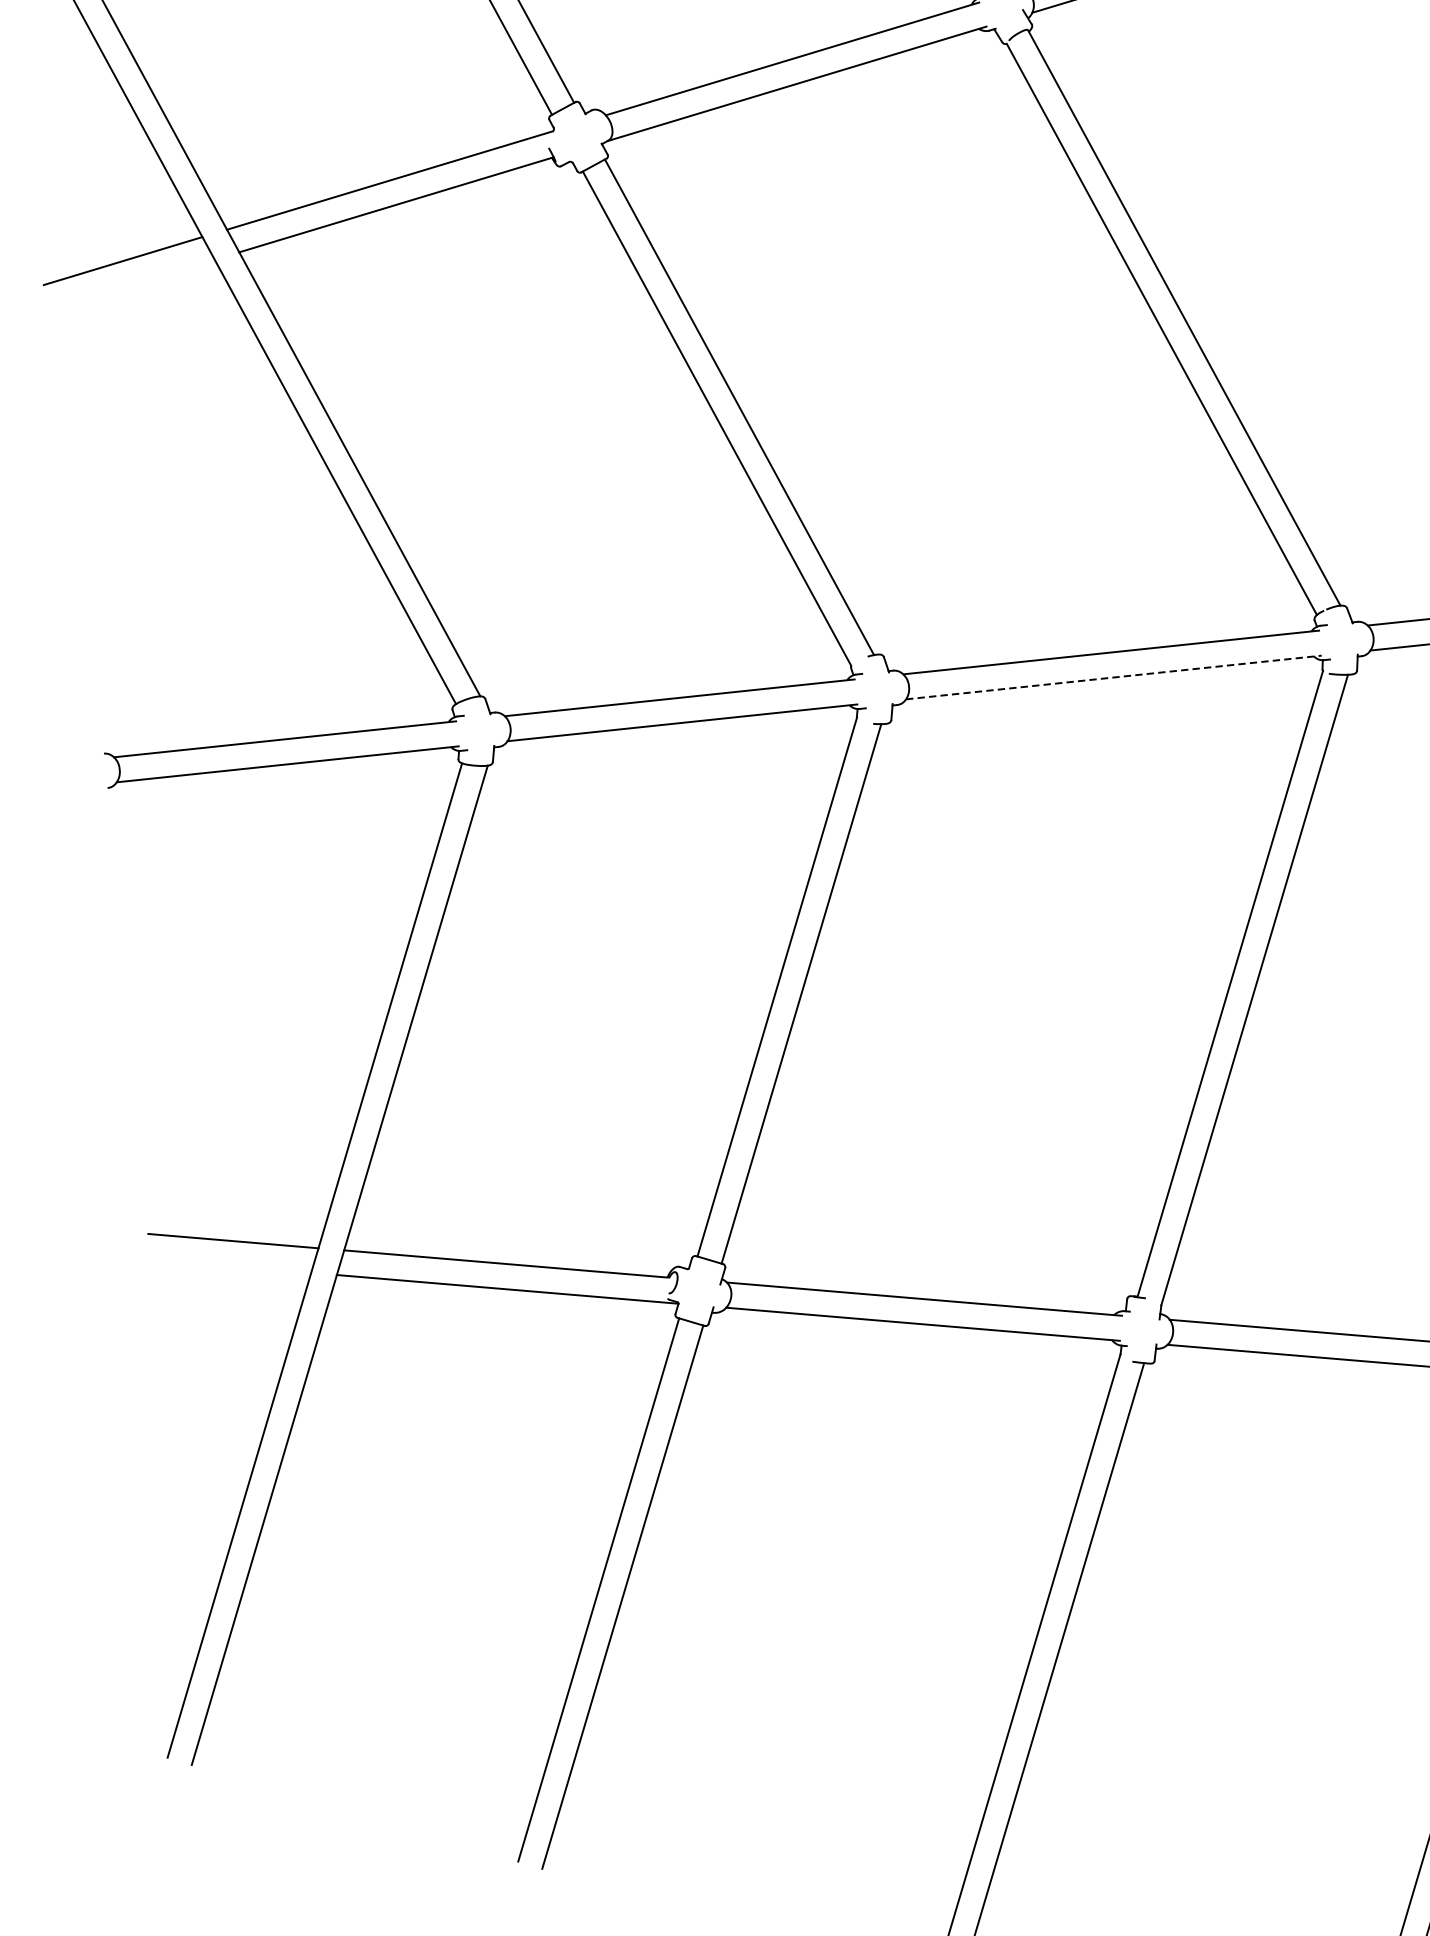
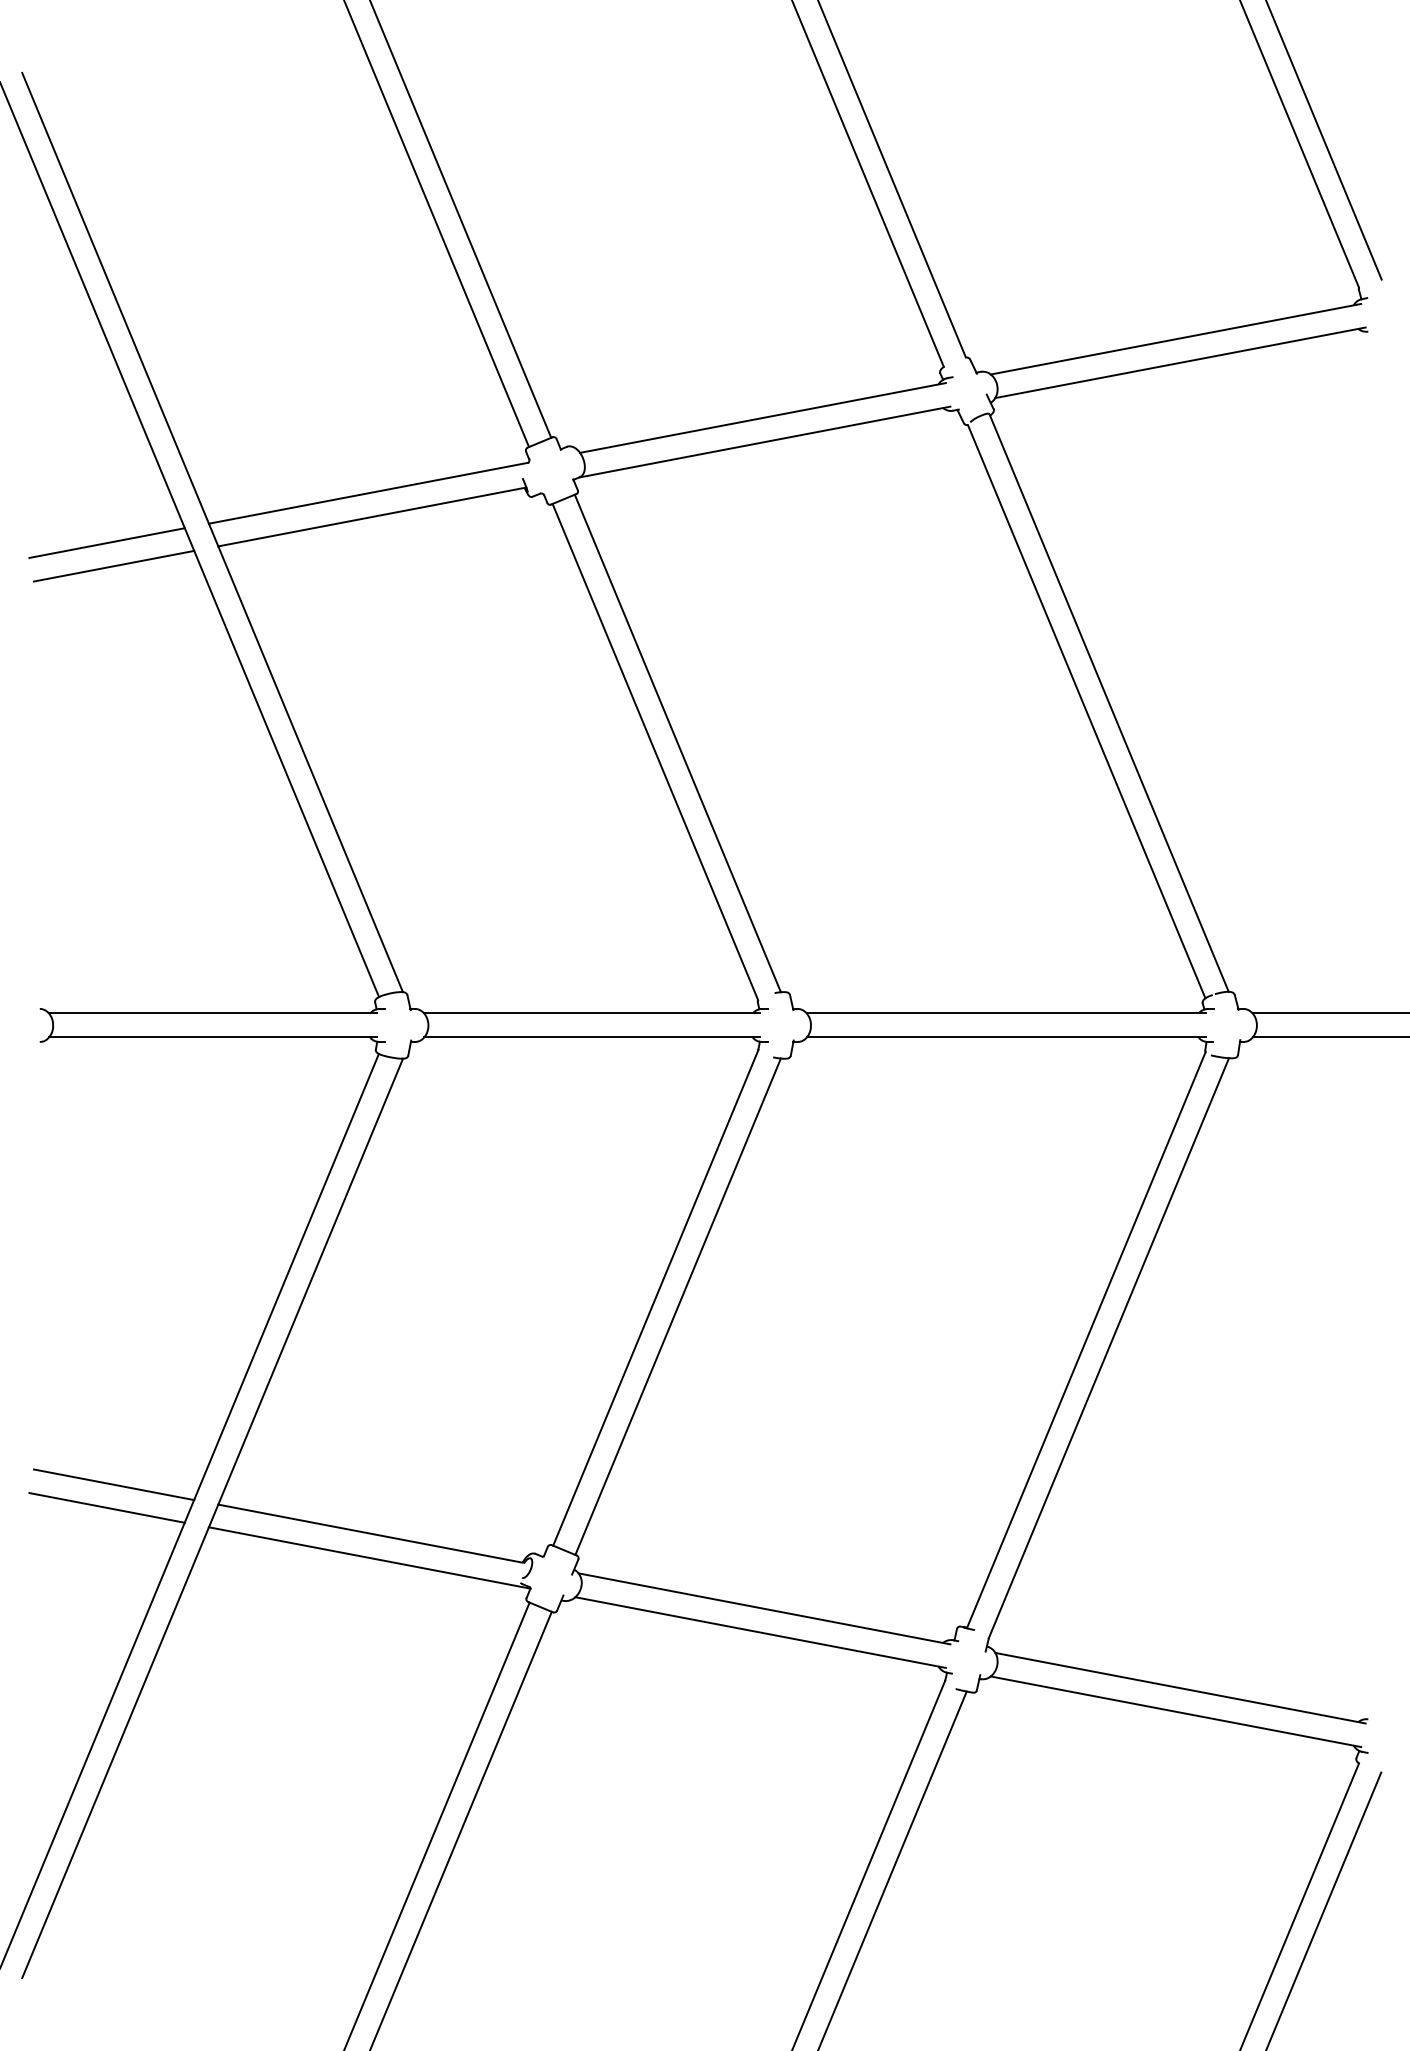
line: (132, 283) -> (113, 565), added
line: (1113, 677) -> (1006, 1037), dashed -> solid
line: (228, 1265) -> (106, 1507), added

